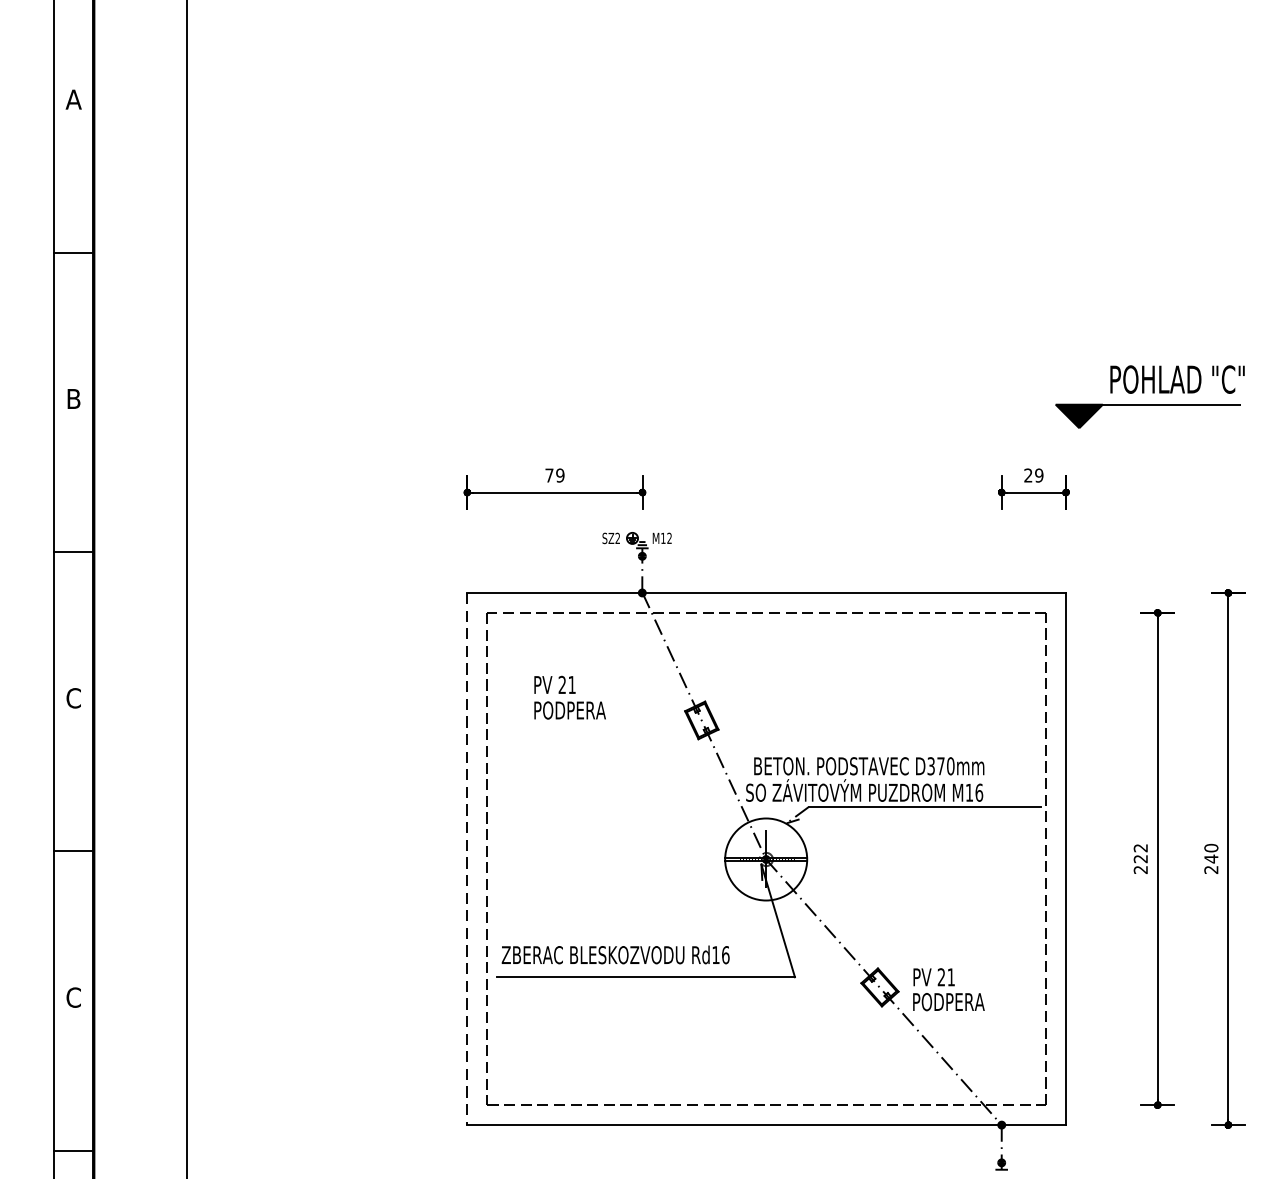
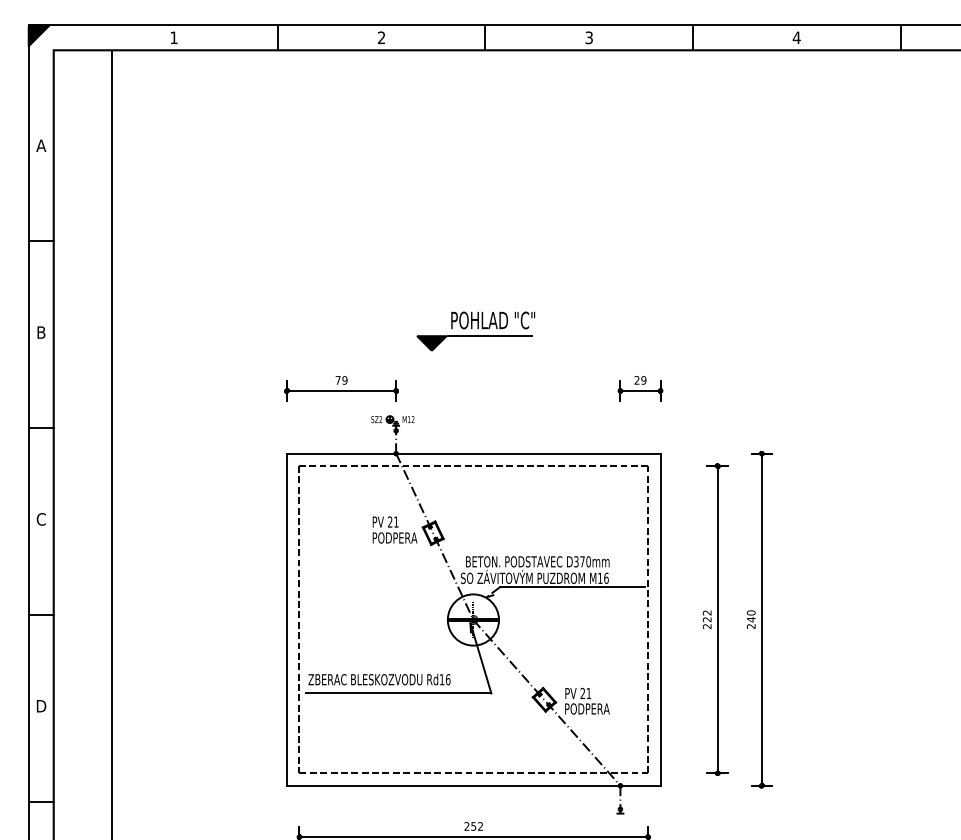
part: (1149, 397) -> (475, 331), moved
text: (569, 696) -> (394, 529), moved
line: (466, 860) -> (286, 620), dashed -> solid
text: (74, 996) -> (41, 705), C -> D

